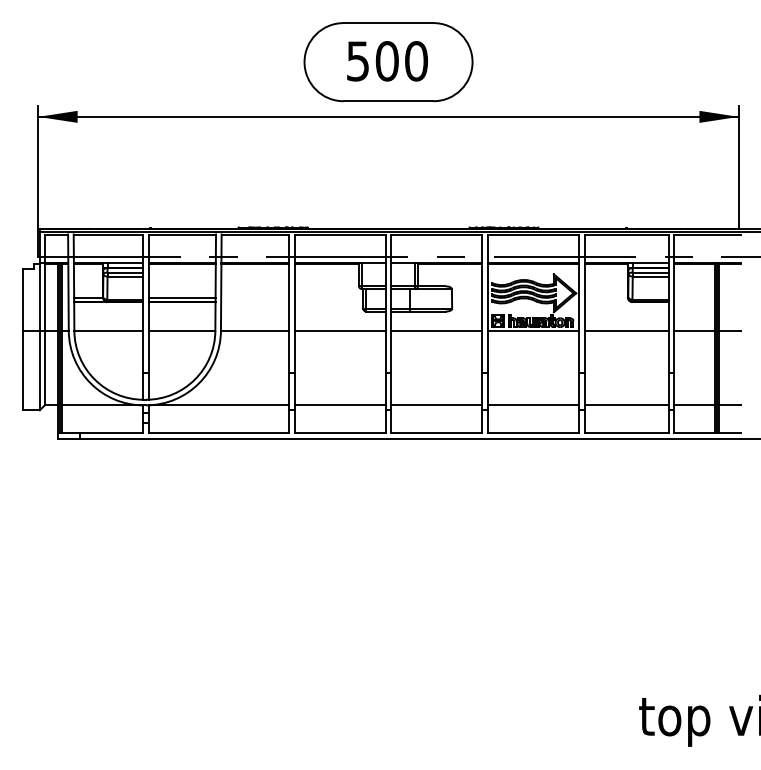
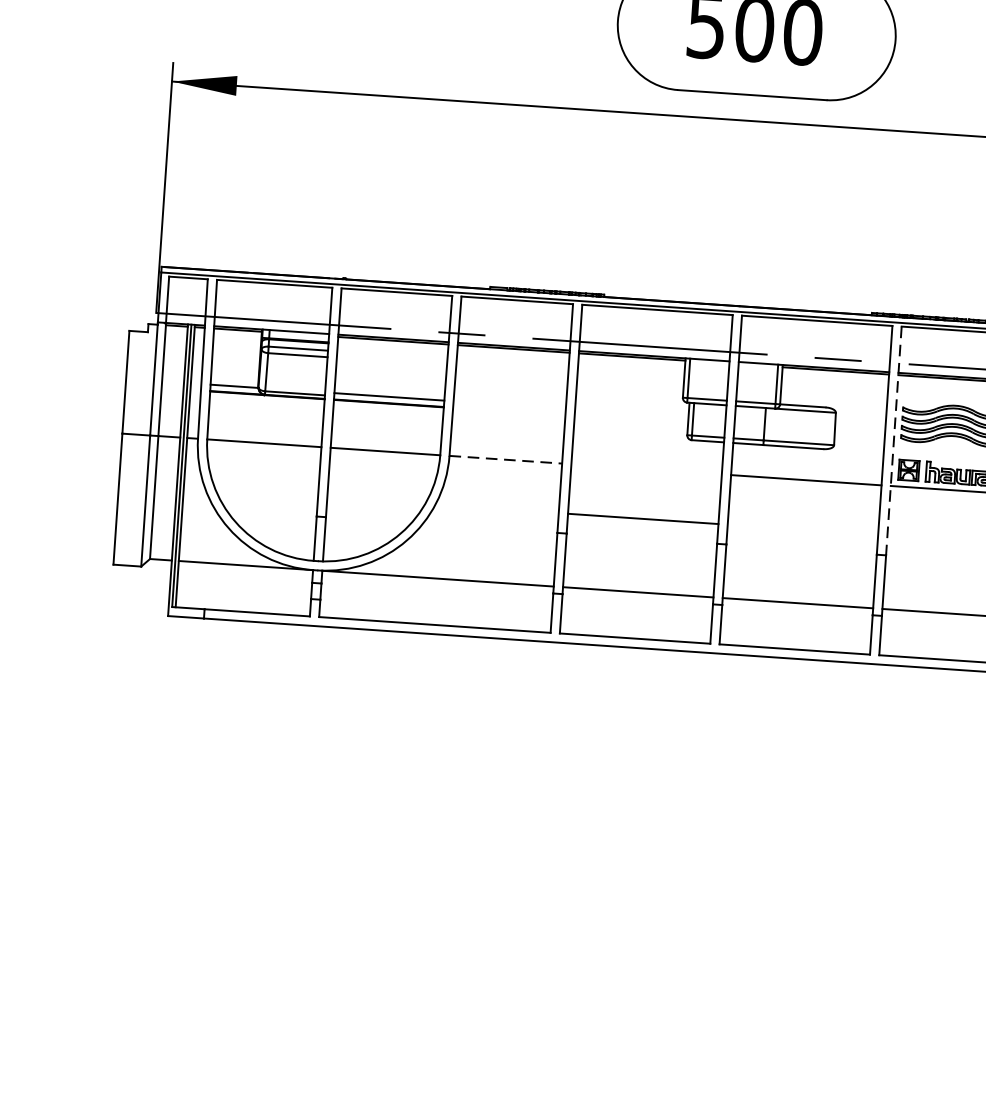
line: (487, 304) -> (893, 442), solid -> dashed
line: (255, 330) -> (506, 459), solid -> dashed
line: (339, 330) -> (642, 518), moved

